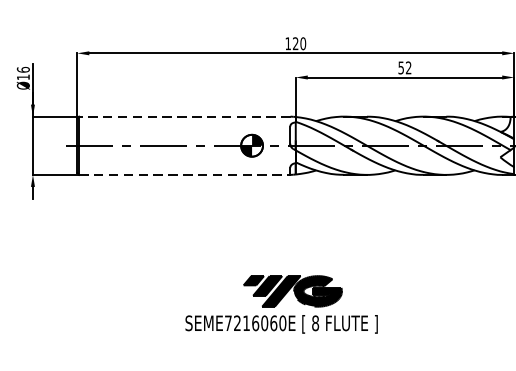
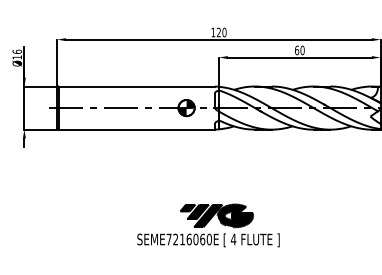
text: (404, 67) -> (299, 50), 52 -> 60
line: (184, 116) -> (136, 86), dashed -> solid
line: (185, 174) -> (137, 129), dashed -> solid
text: (314, 323) -> (232, 239), 8 -> 4

